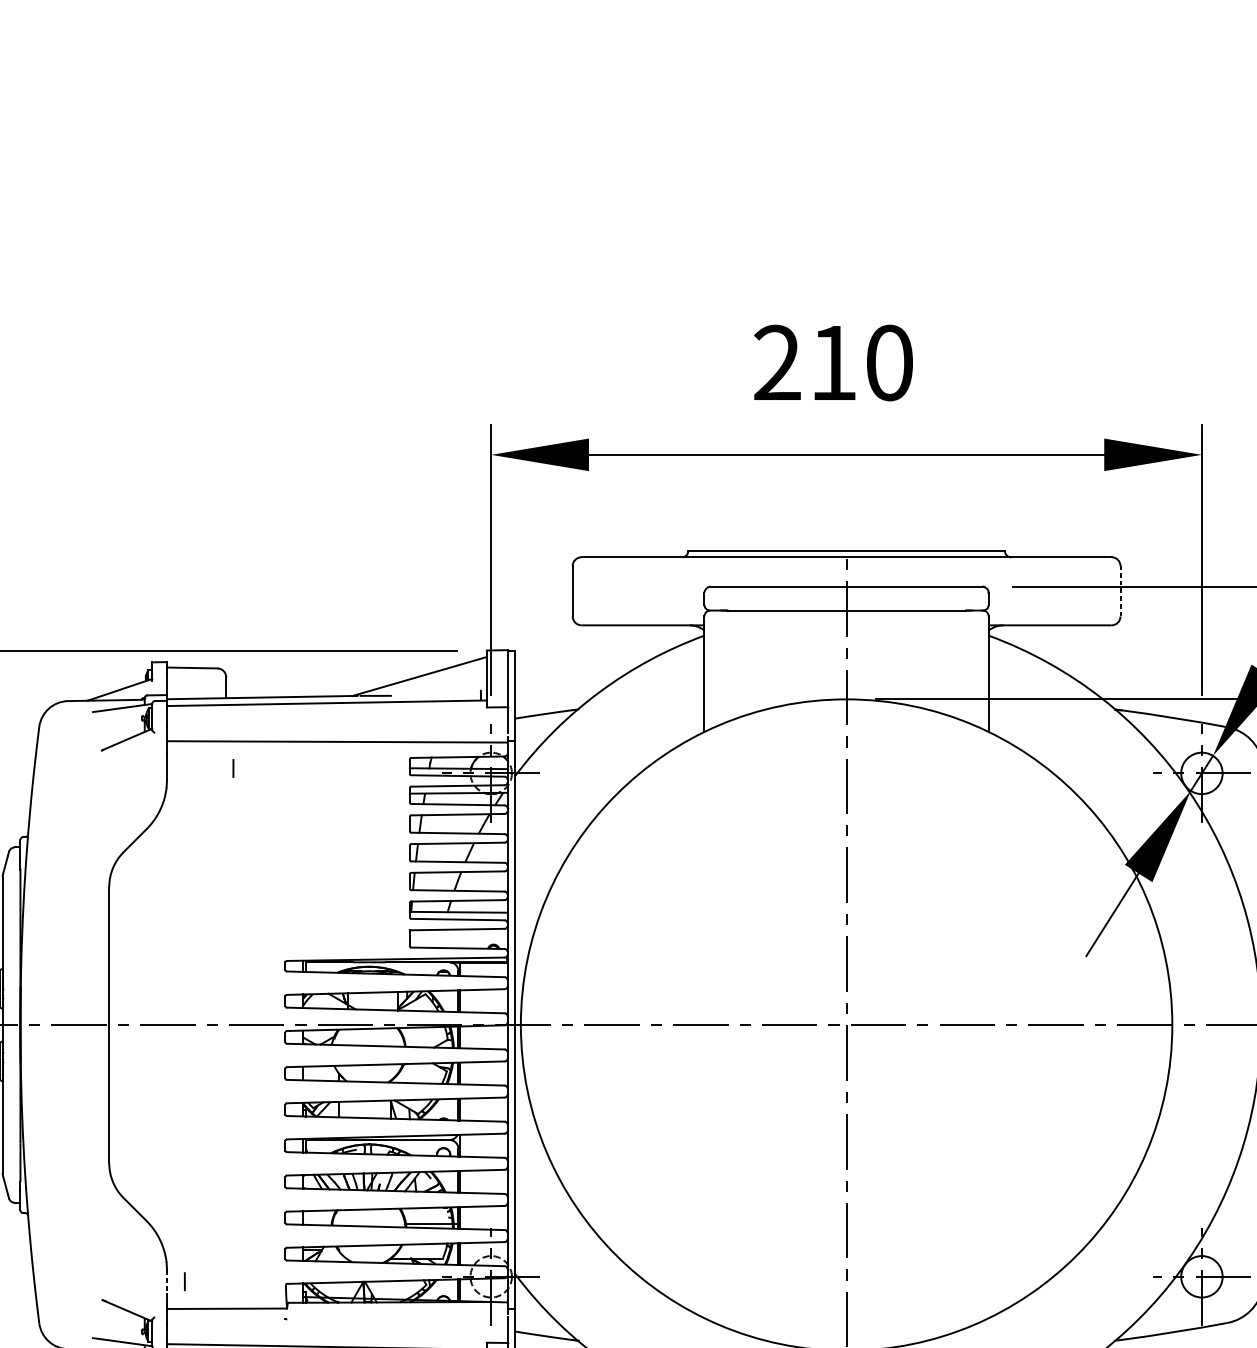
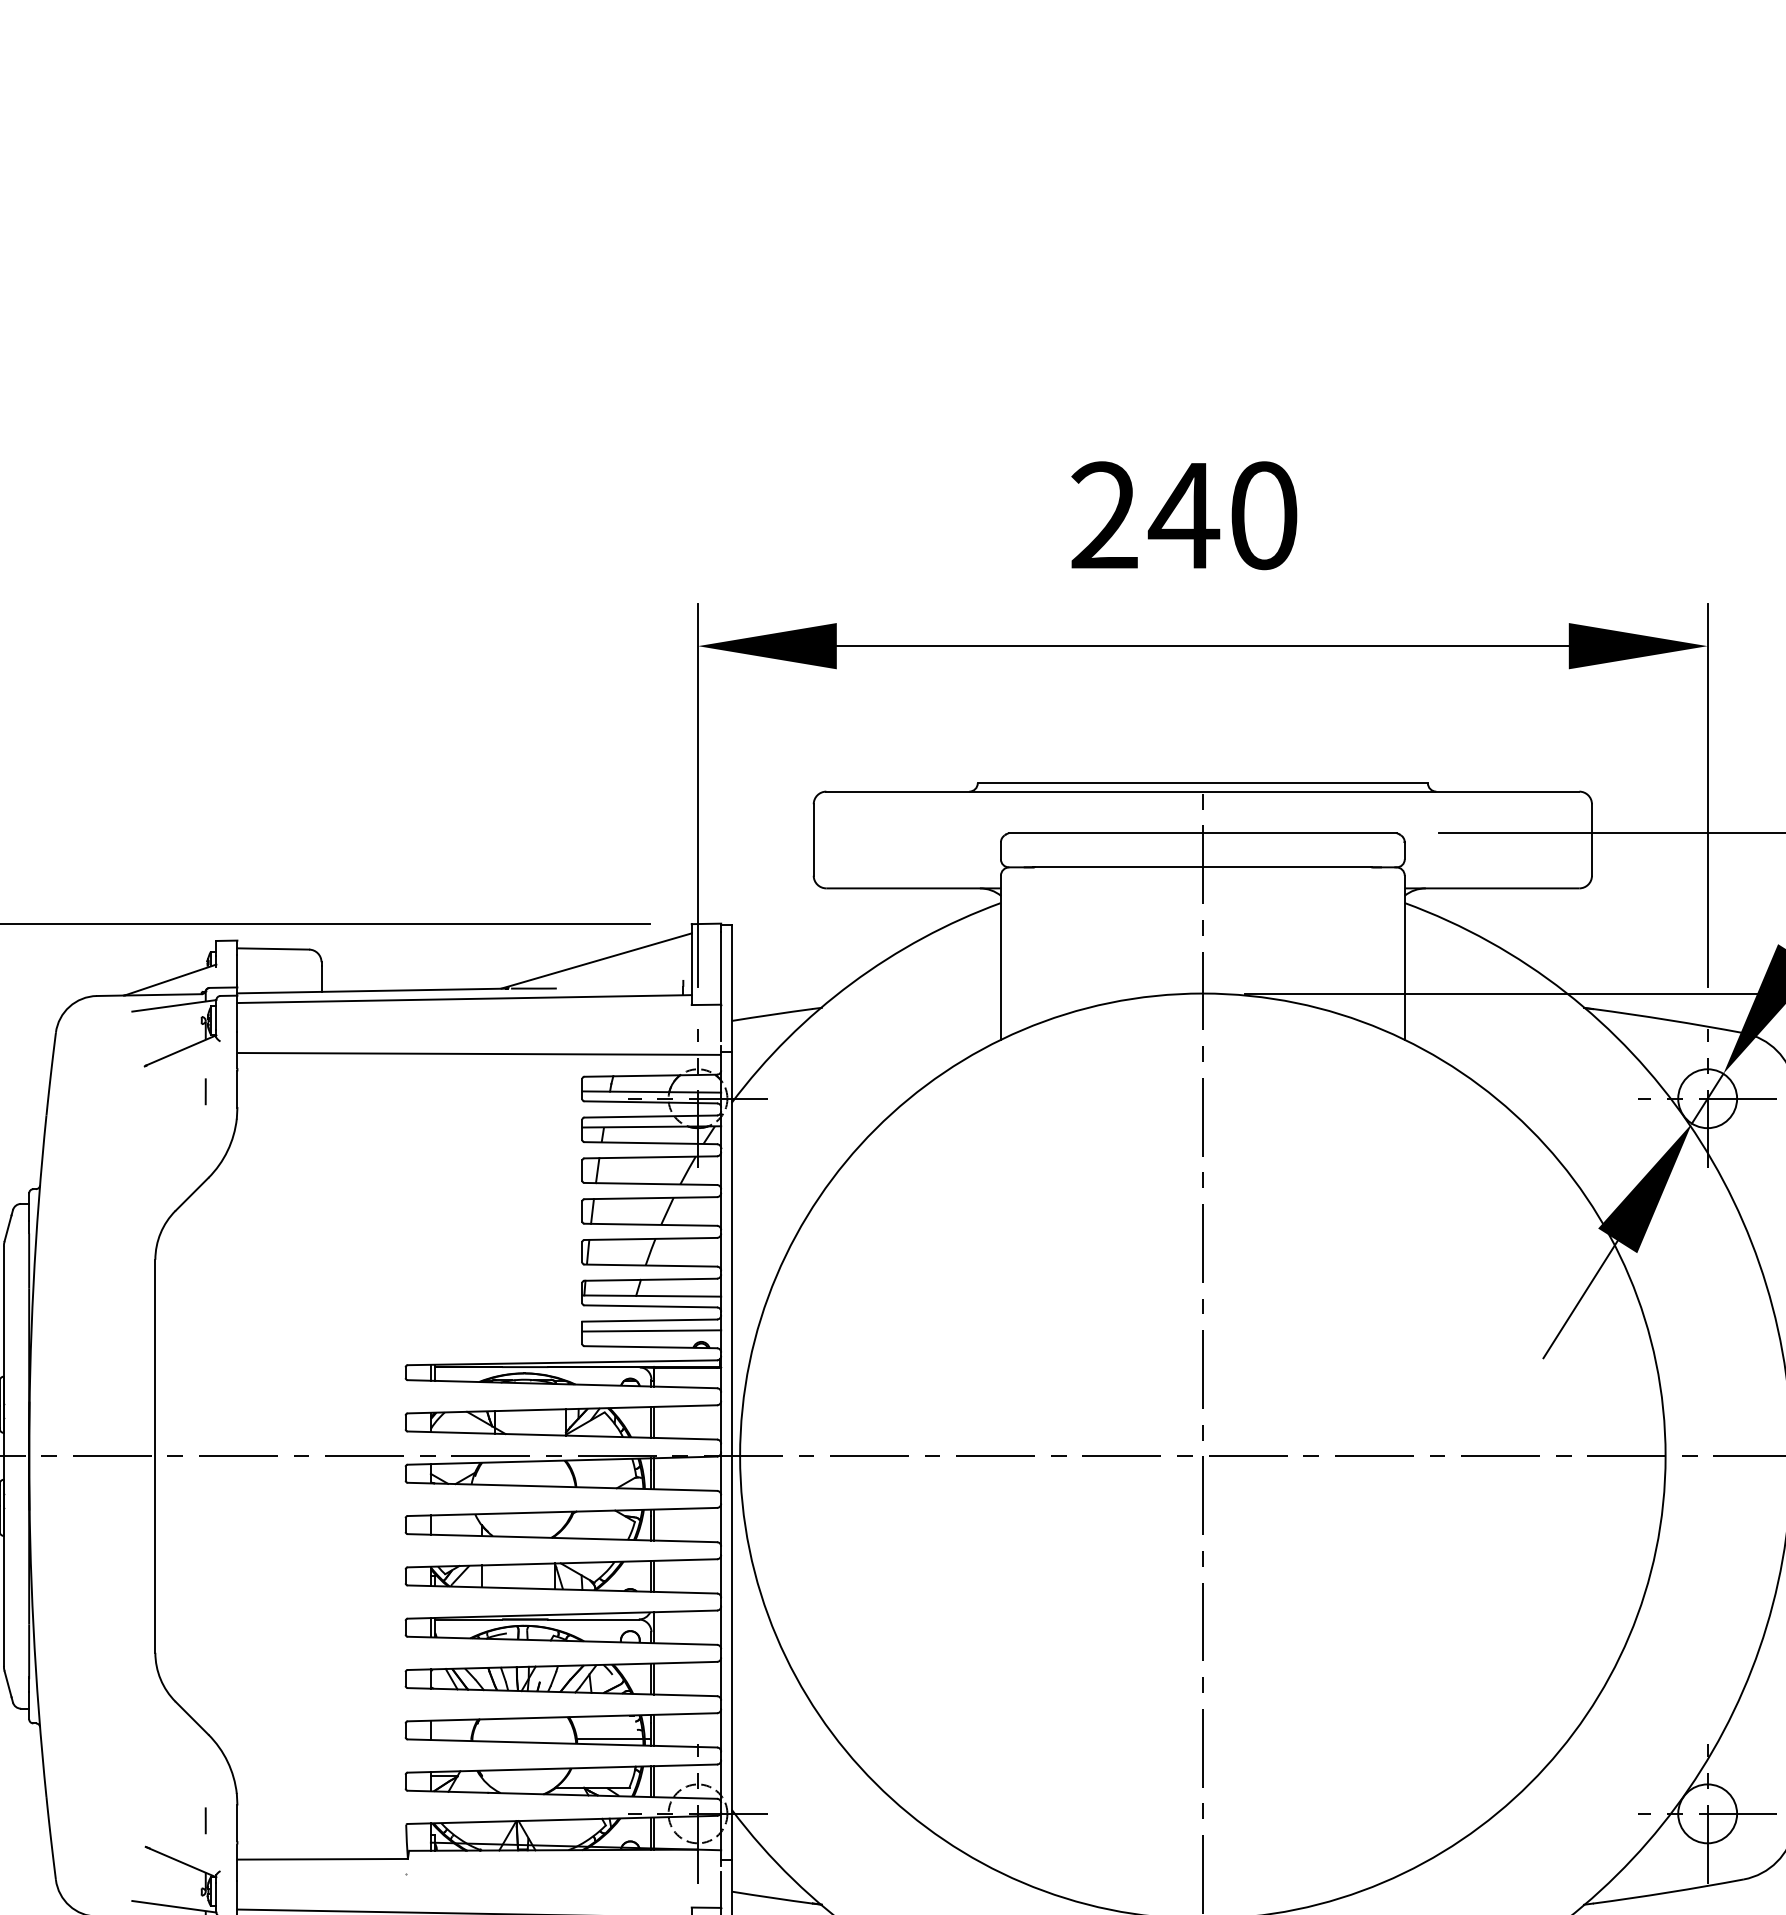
text: (832, 362) -> (1183, 515), 210 -> 240
line: (1120, 591) -> (1591, 840), dashed -> solid
line: (233, 768) -> (205, 1091), moved
line: (458, 936) -> (651, 1330), added
line: (184, 1281) -> (205, 1820), moved
line: (167, 1283) -> (237, 1823), dashed -> solid

